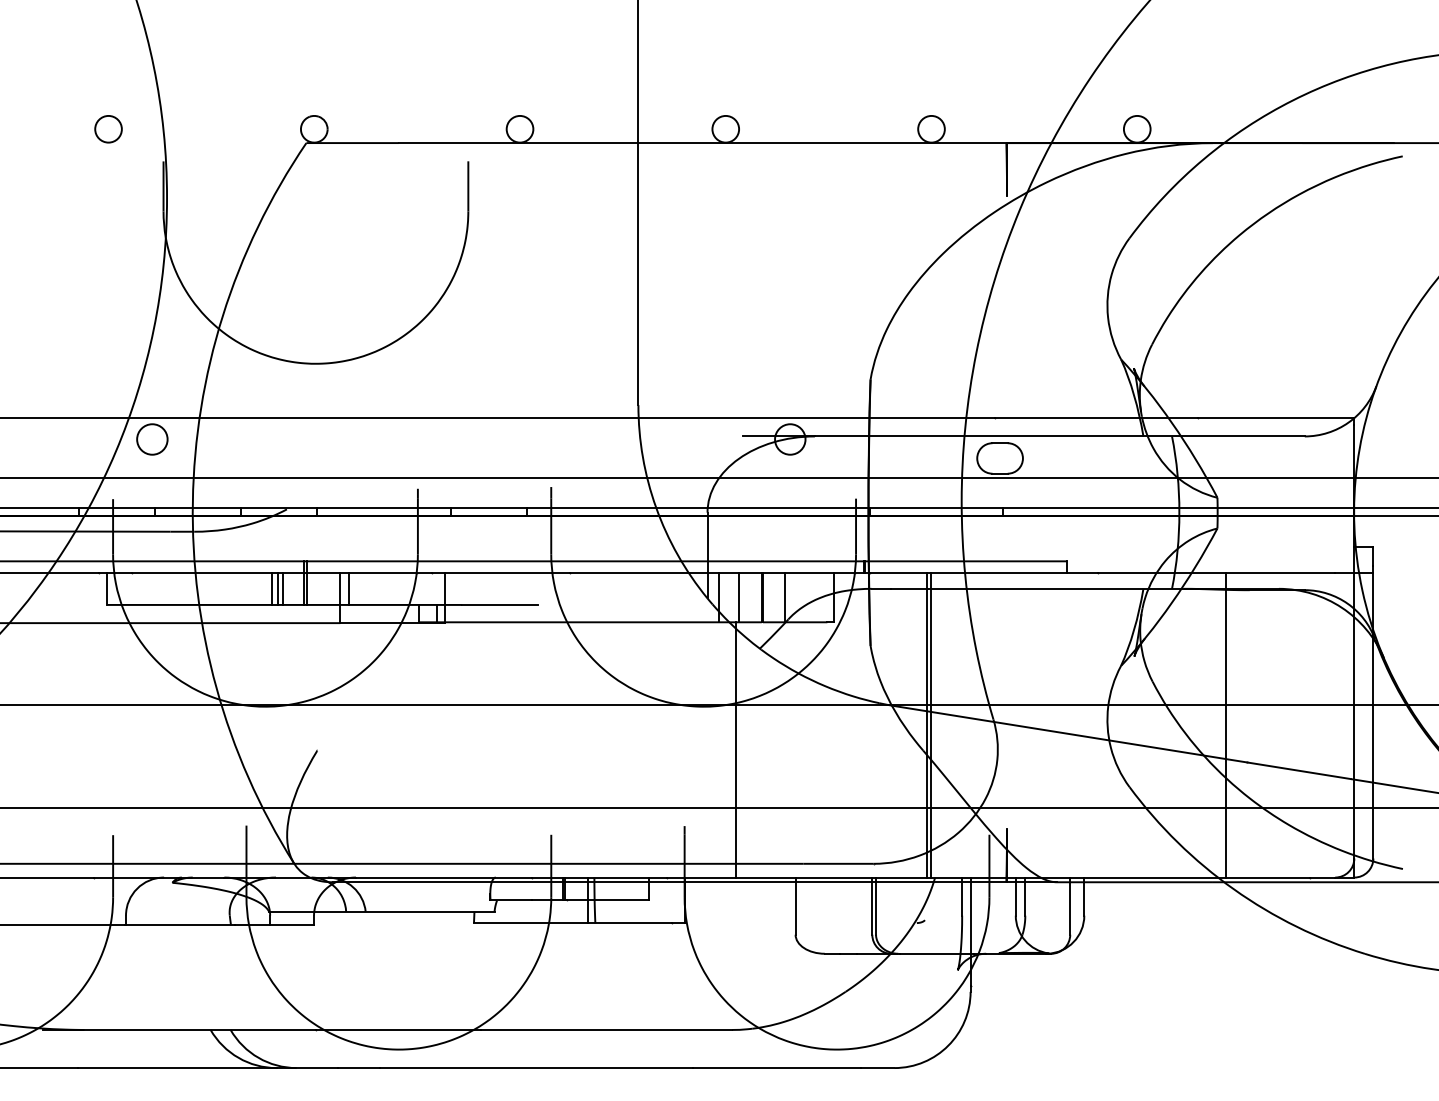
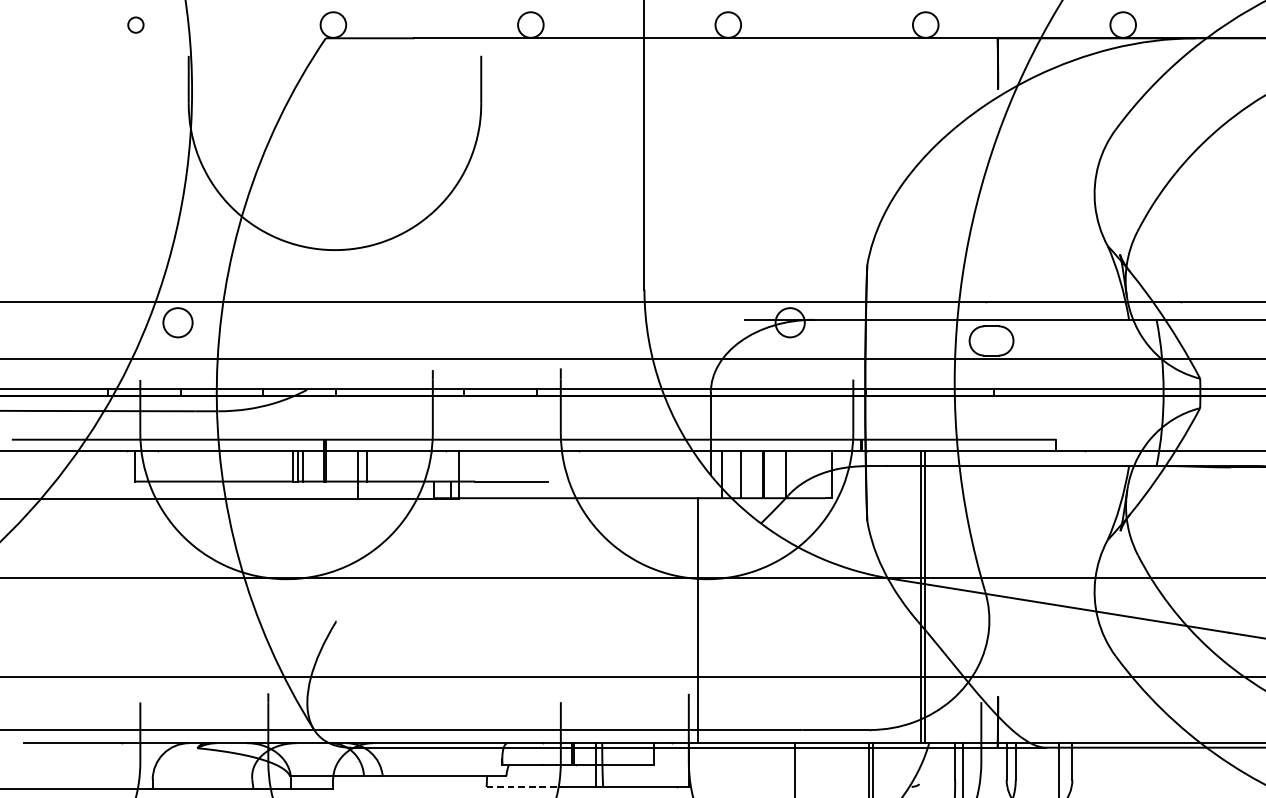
circle: (108, 129) -> (135, 25), size x0.6
line: (1226, 724) -> (1208, 596), removed
line: (736, 749) -> (698, 620), moved
line: (511, 923) -> (522, 787), solid -> dashed

